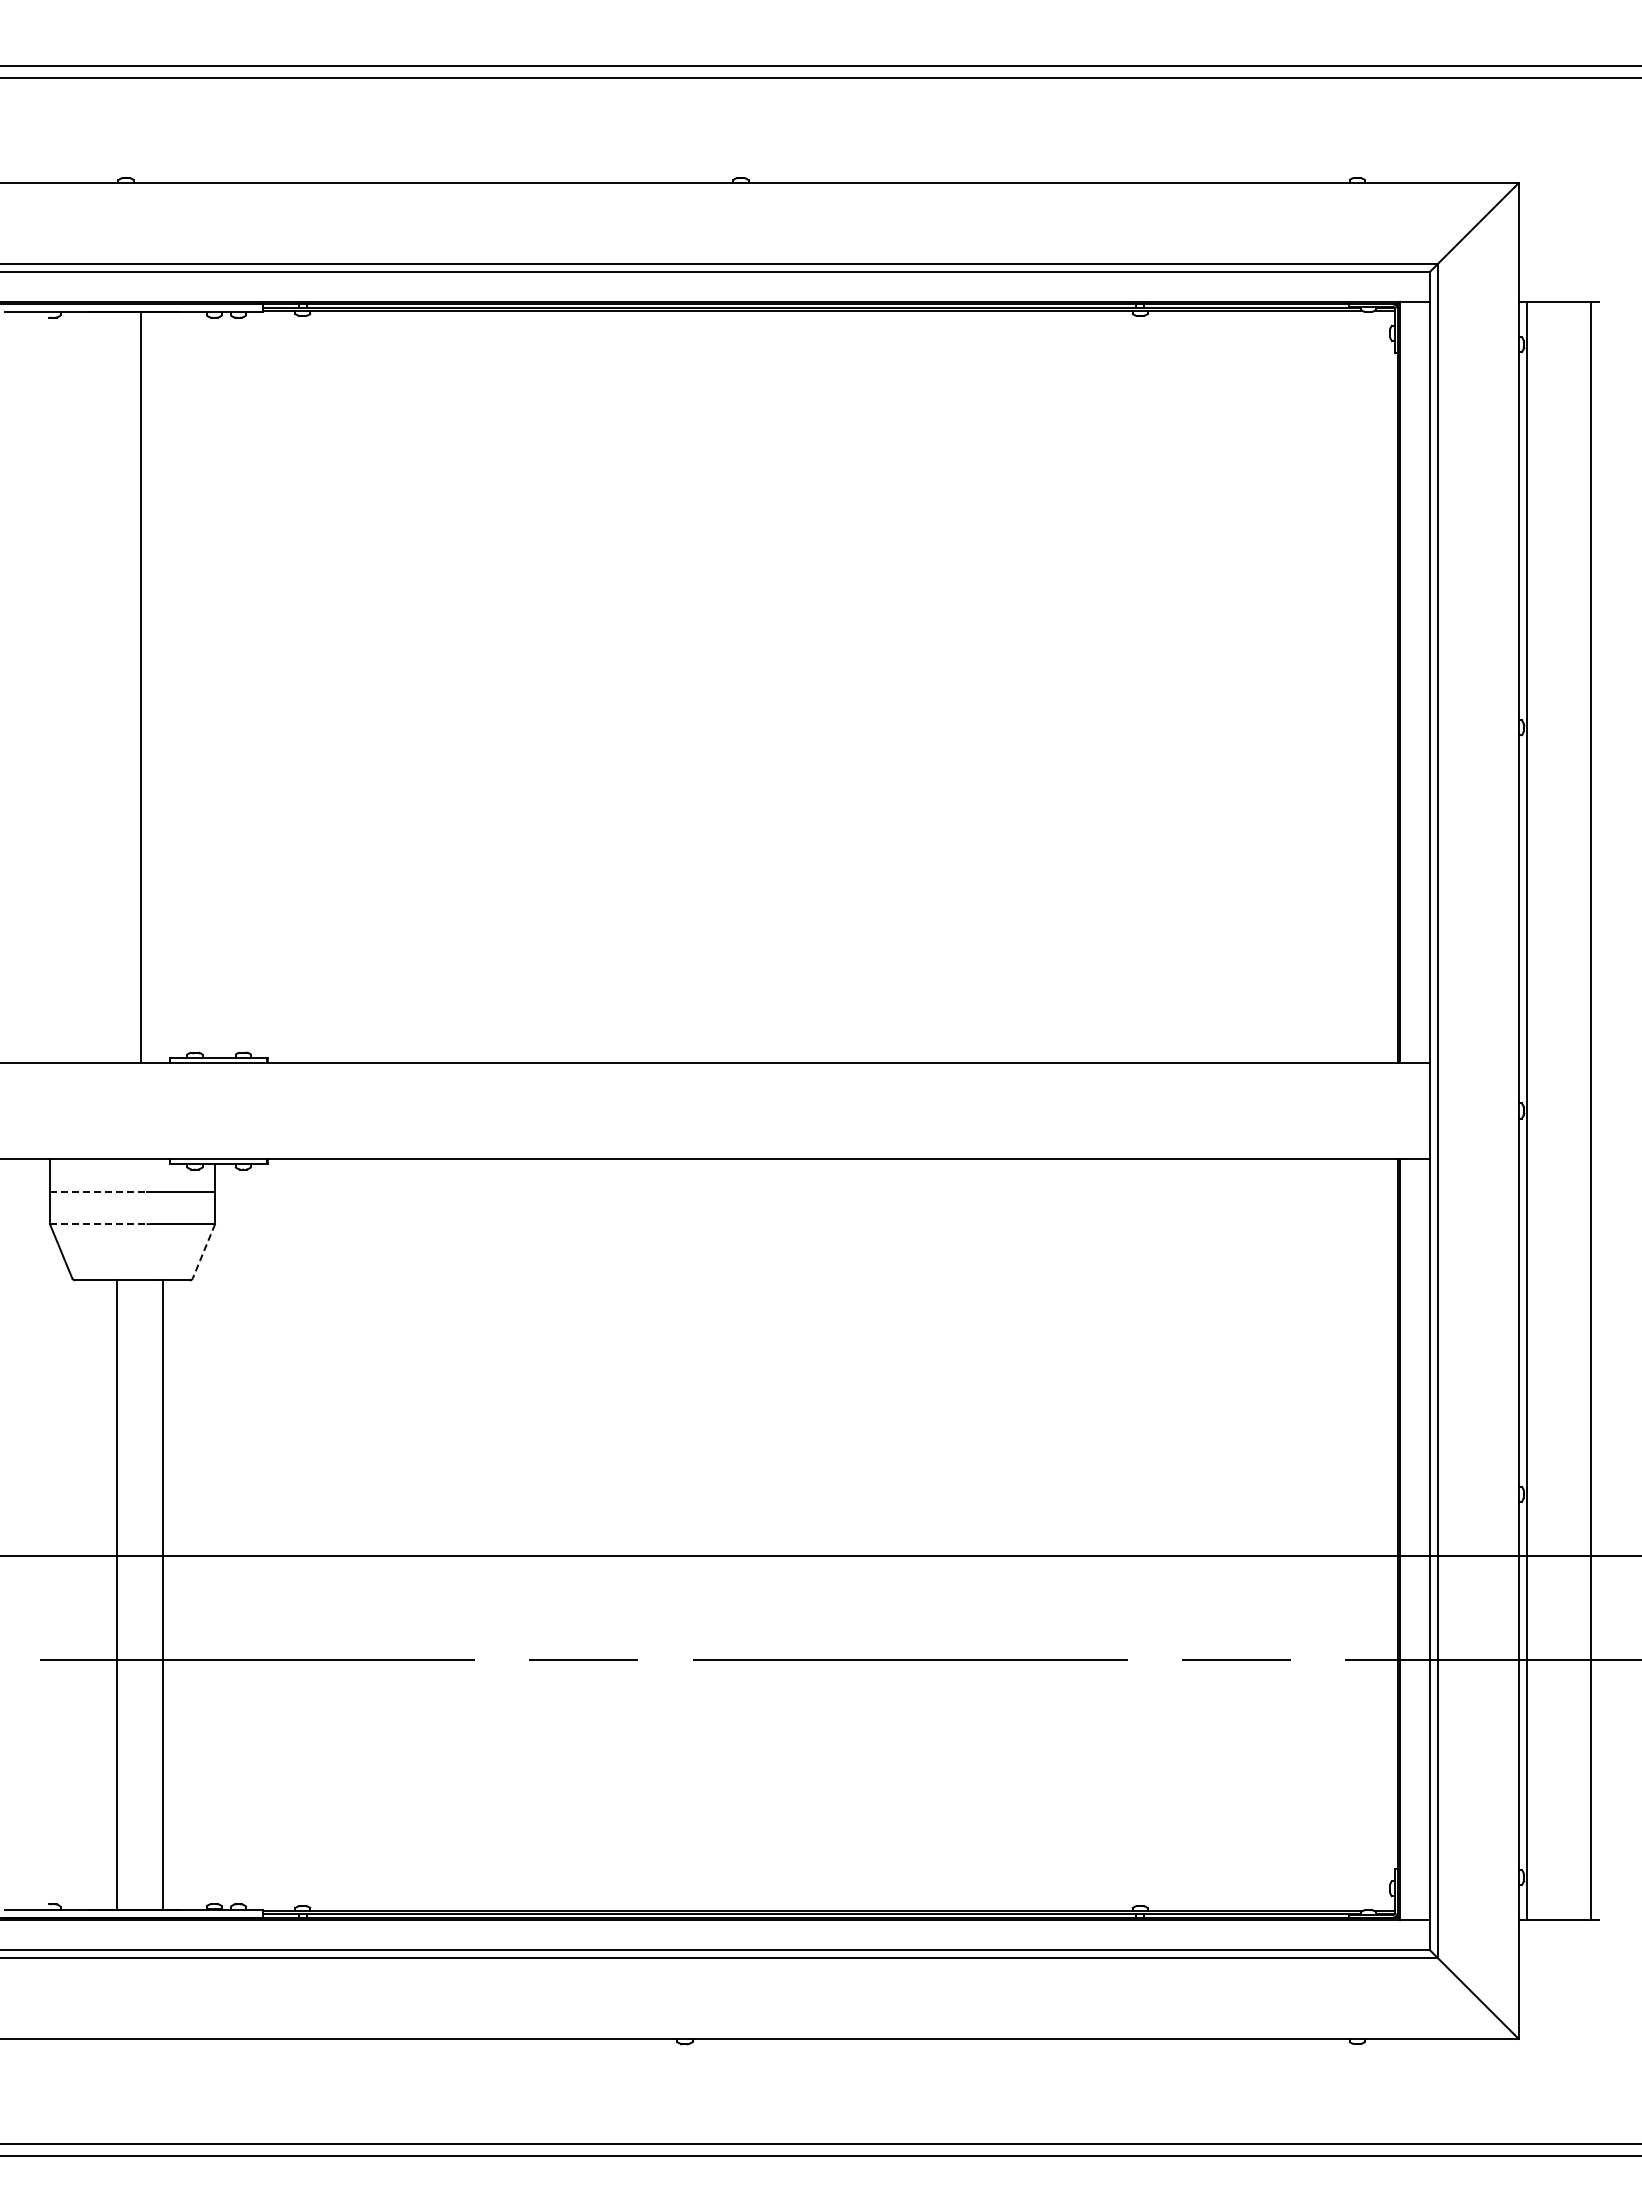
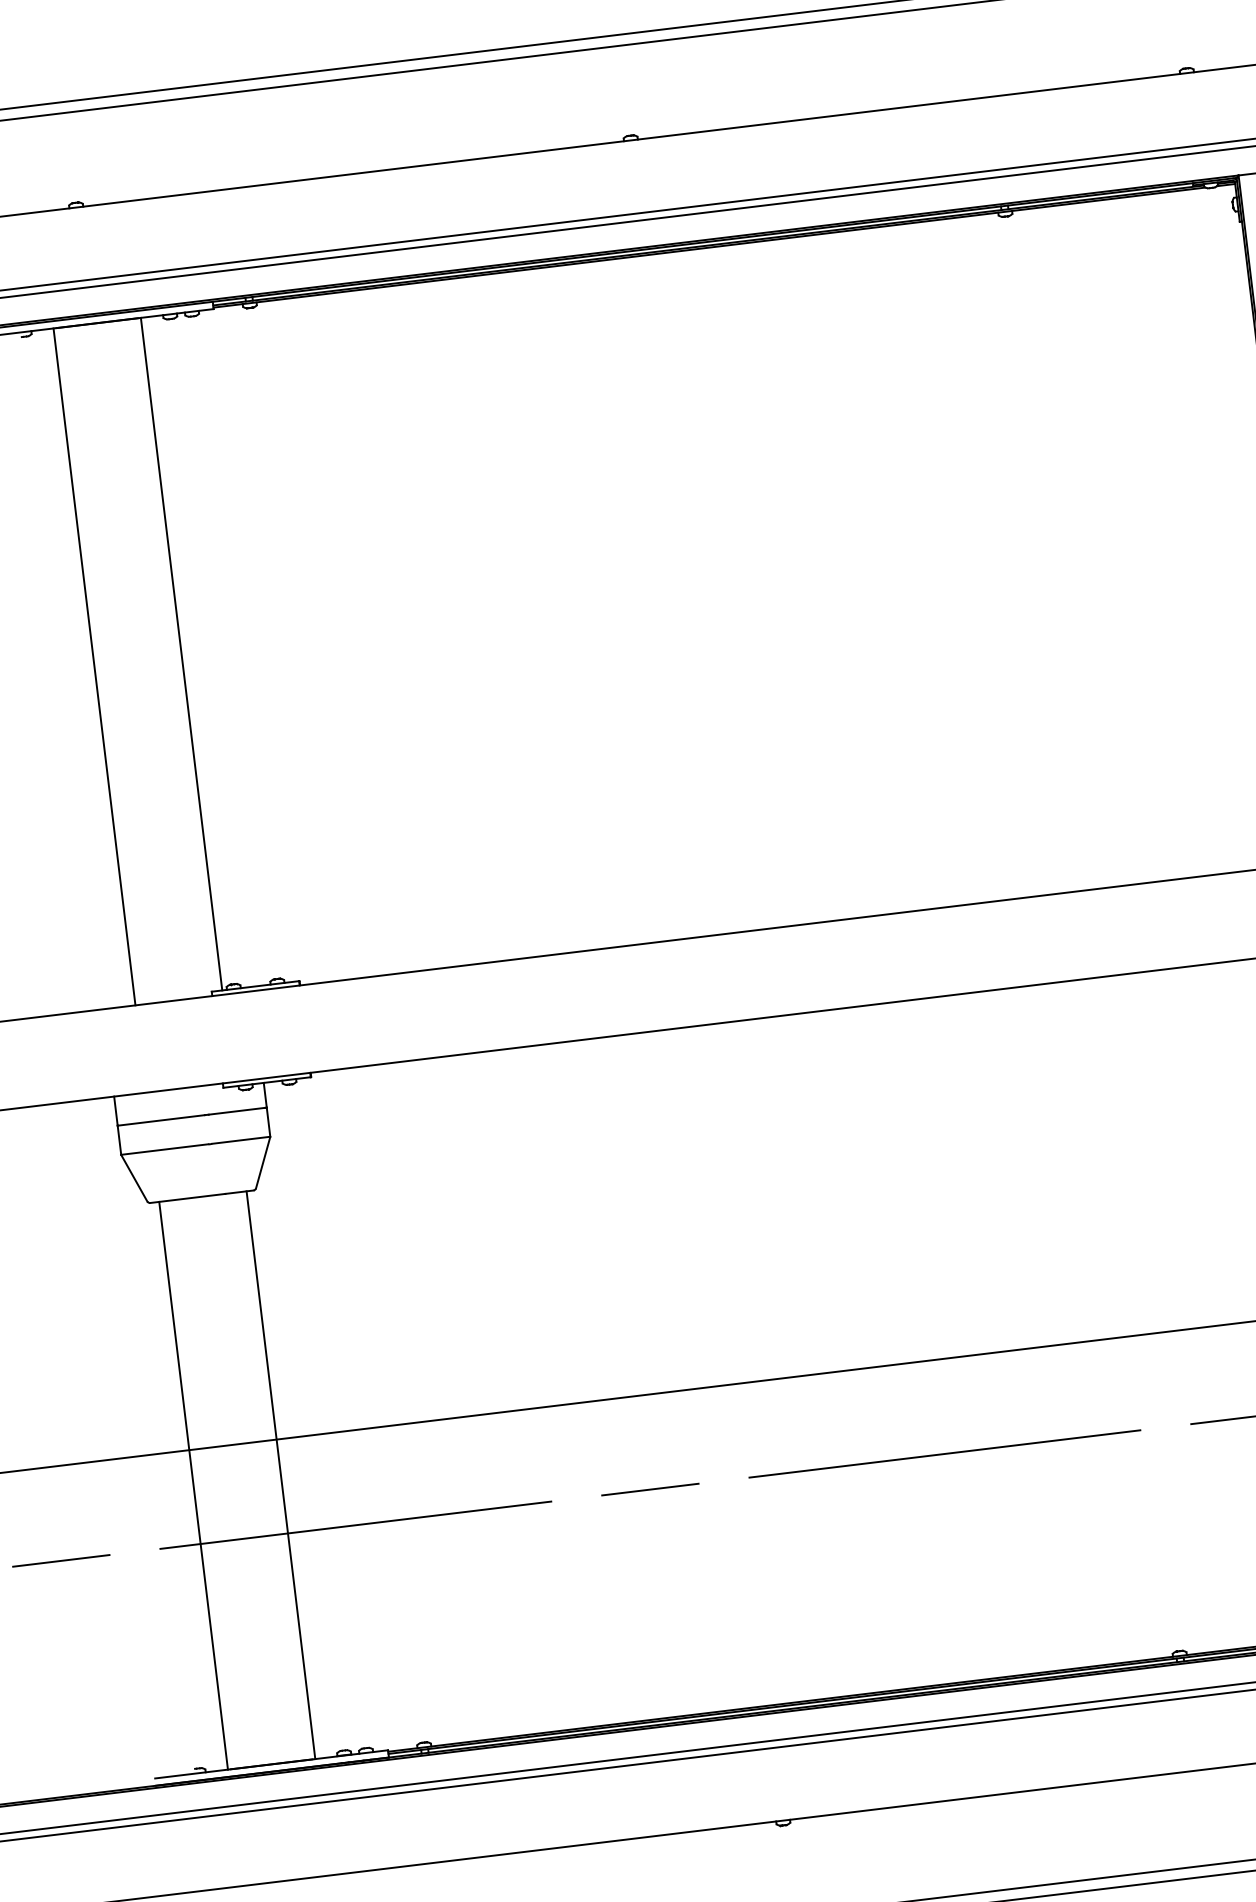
line: (182, 684) -> (181, 653), added
line: (141, 687) -> (94, 666), moved
line: (98, 1191) -> (161, 1120), dashed -> solid
line: (98, 1223) -> (164, 1149), dashed -> solid
line: (203, 1251) -> (262, 1162), dashed -> solid
line: (117, 1594) -> (281, 1474), moved
line: (163, 1594) -> (193, 1485), moved

